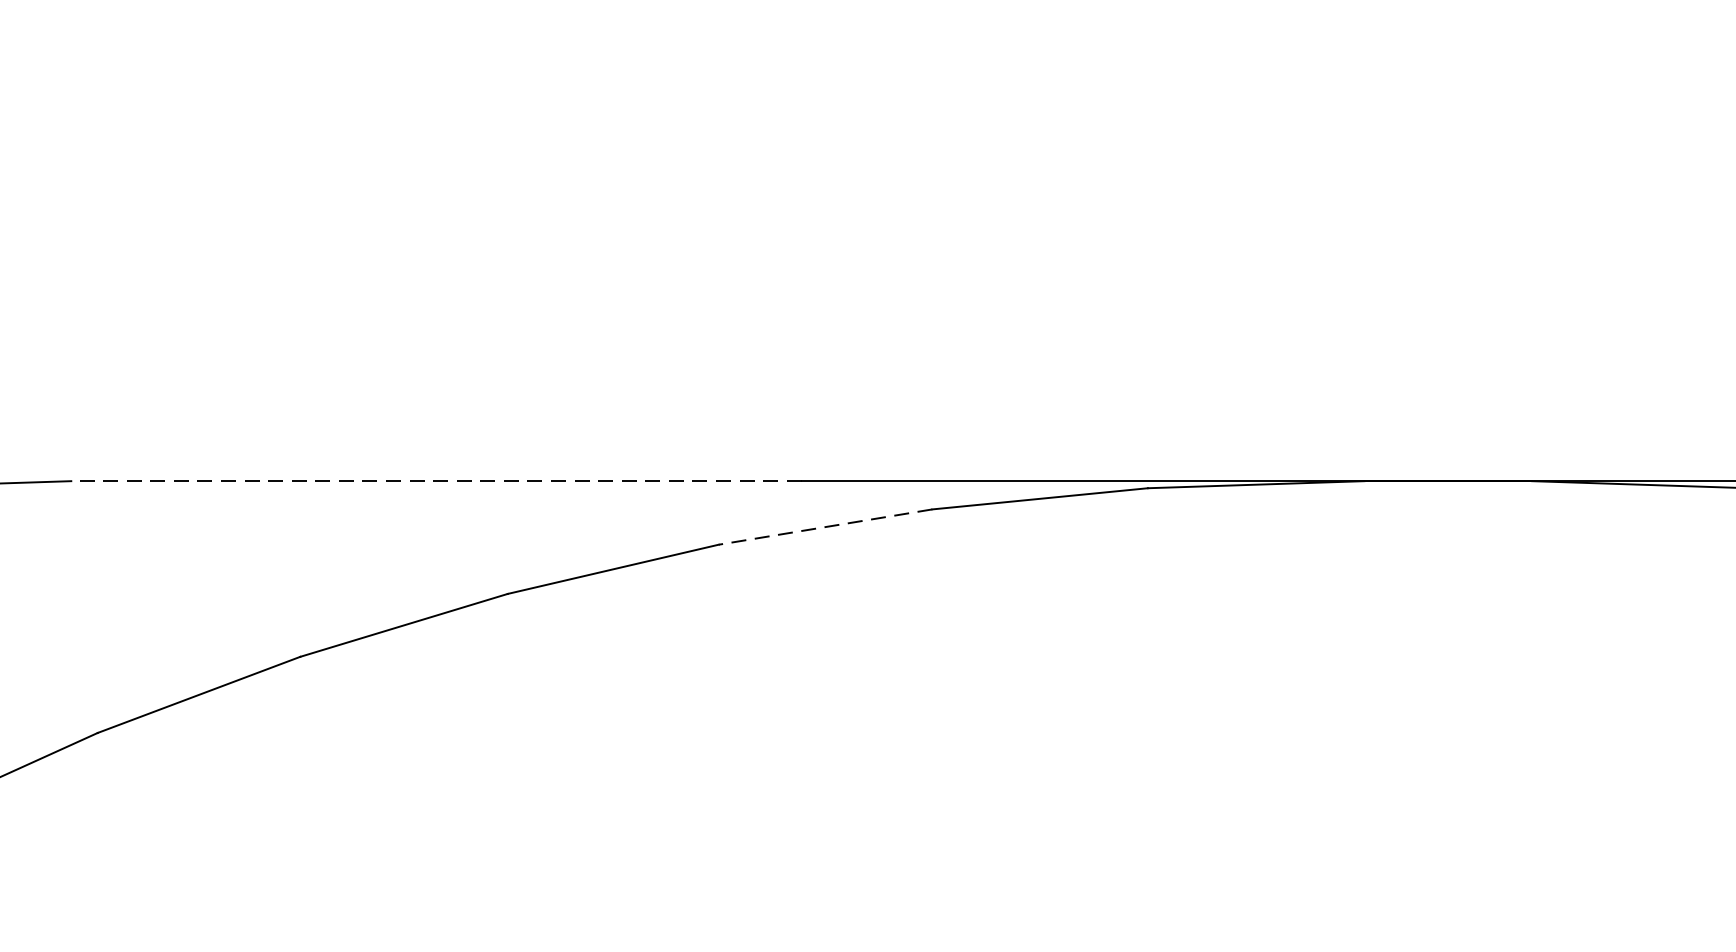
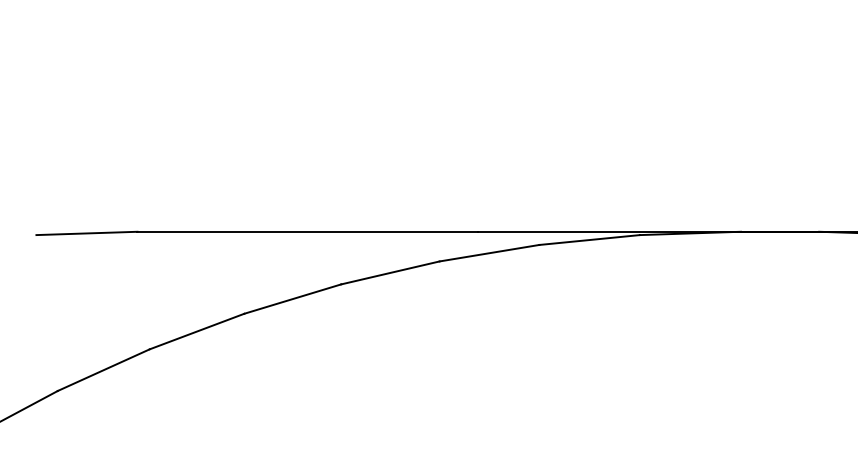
line: (435, 480) -> (307, 231), dashed -> solid
line: (825, 527) -> (489, 253), dashed -> solid

